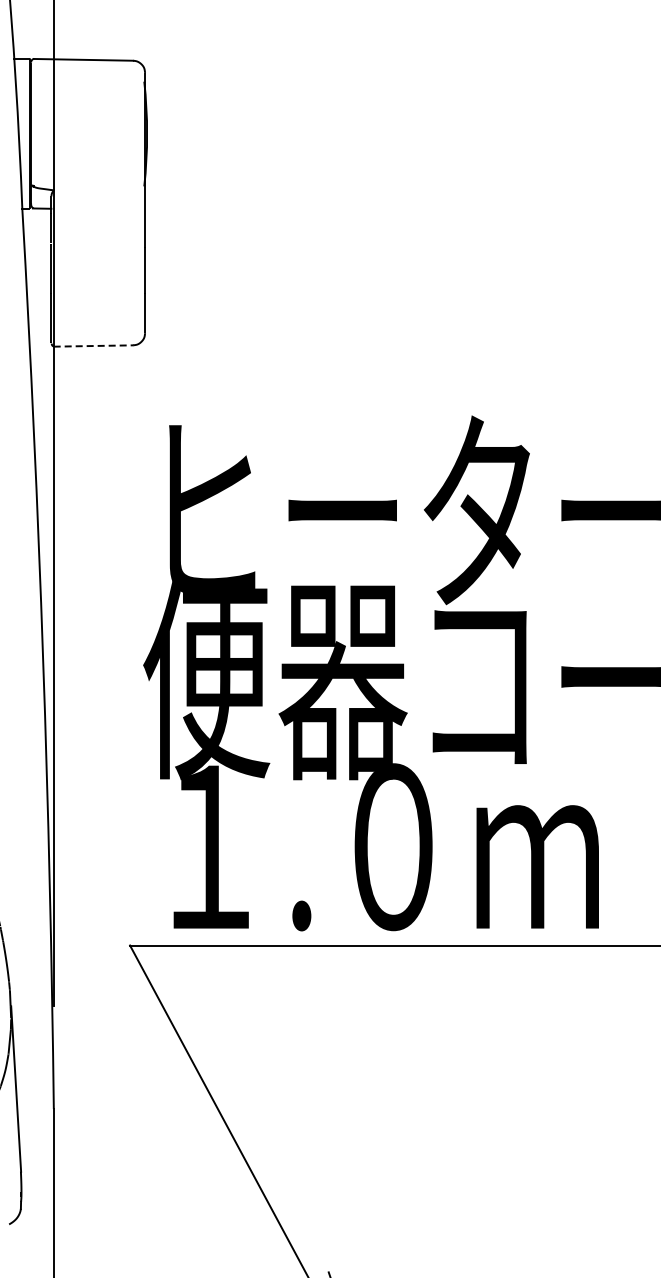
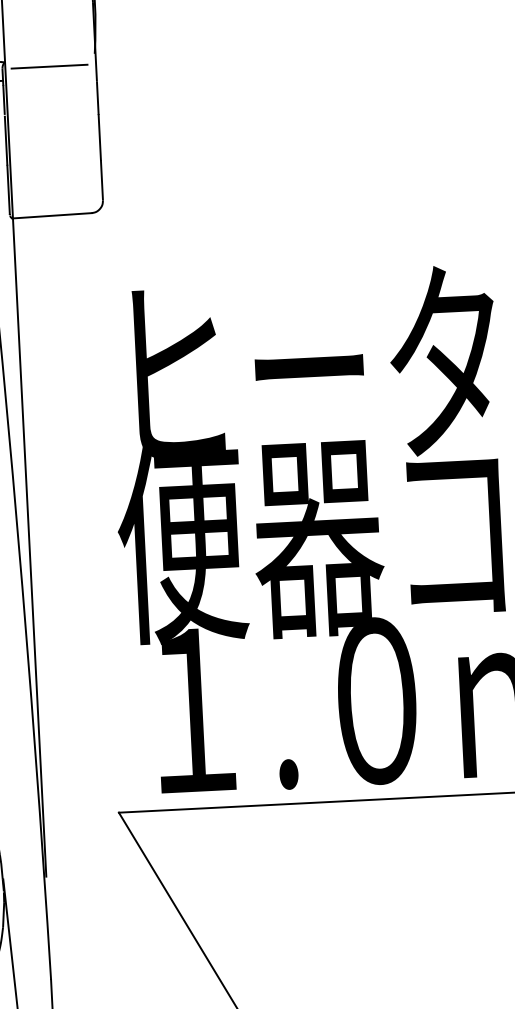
line: (98, 196) -> (49, 66), added
line: (93, 346) -> (52, 216), dashed -> solid

